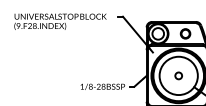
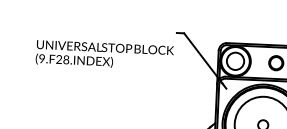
text: (60, 21) -> (104, 54), moved

